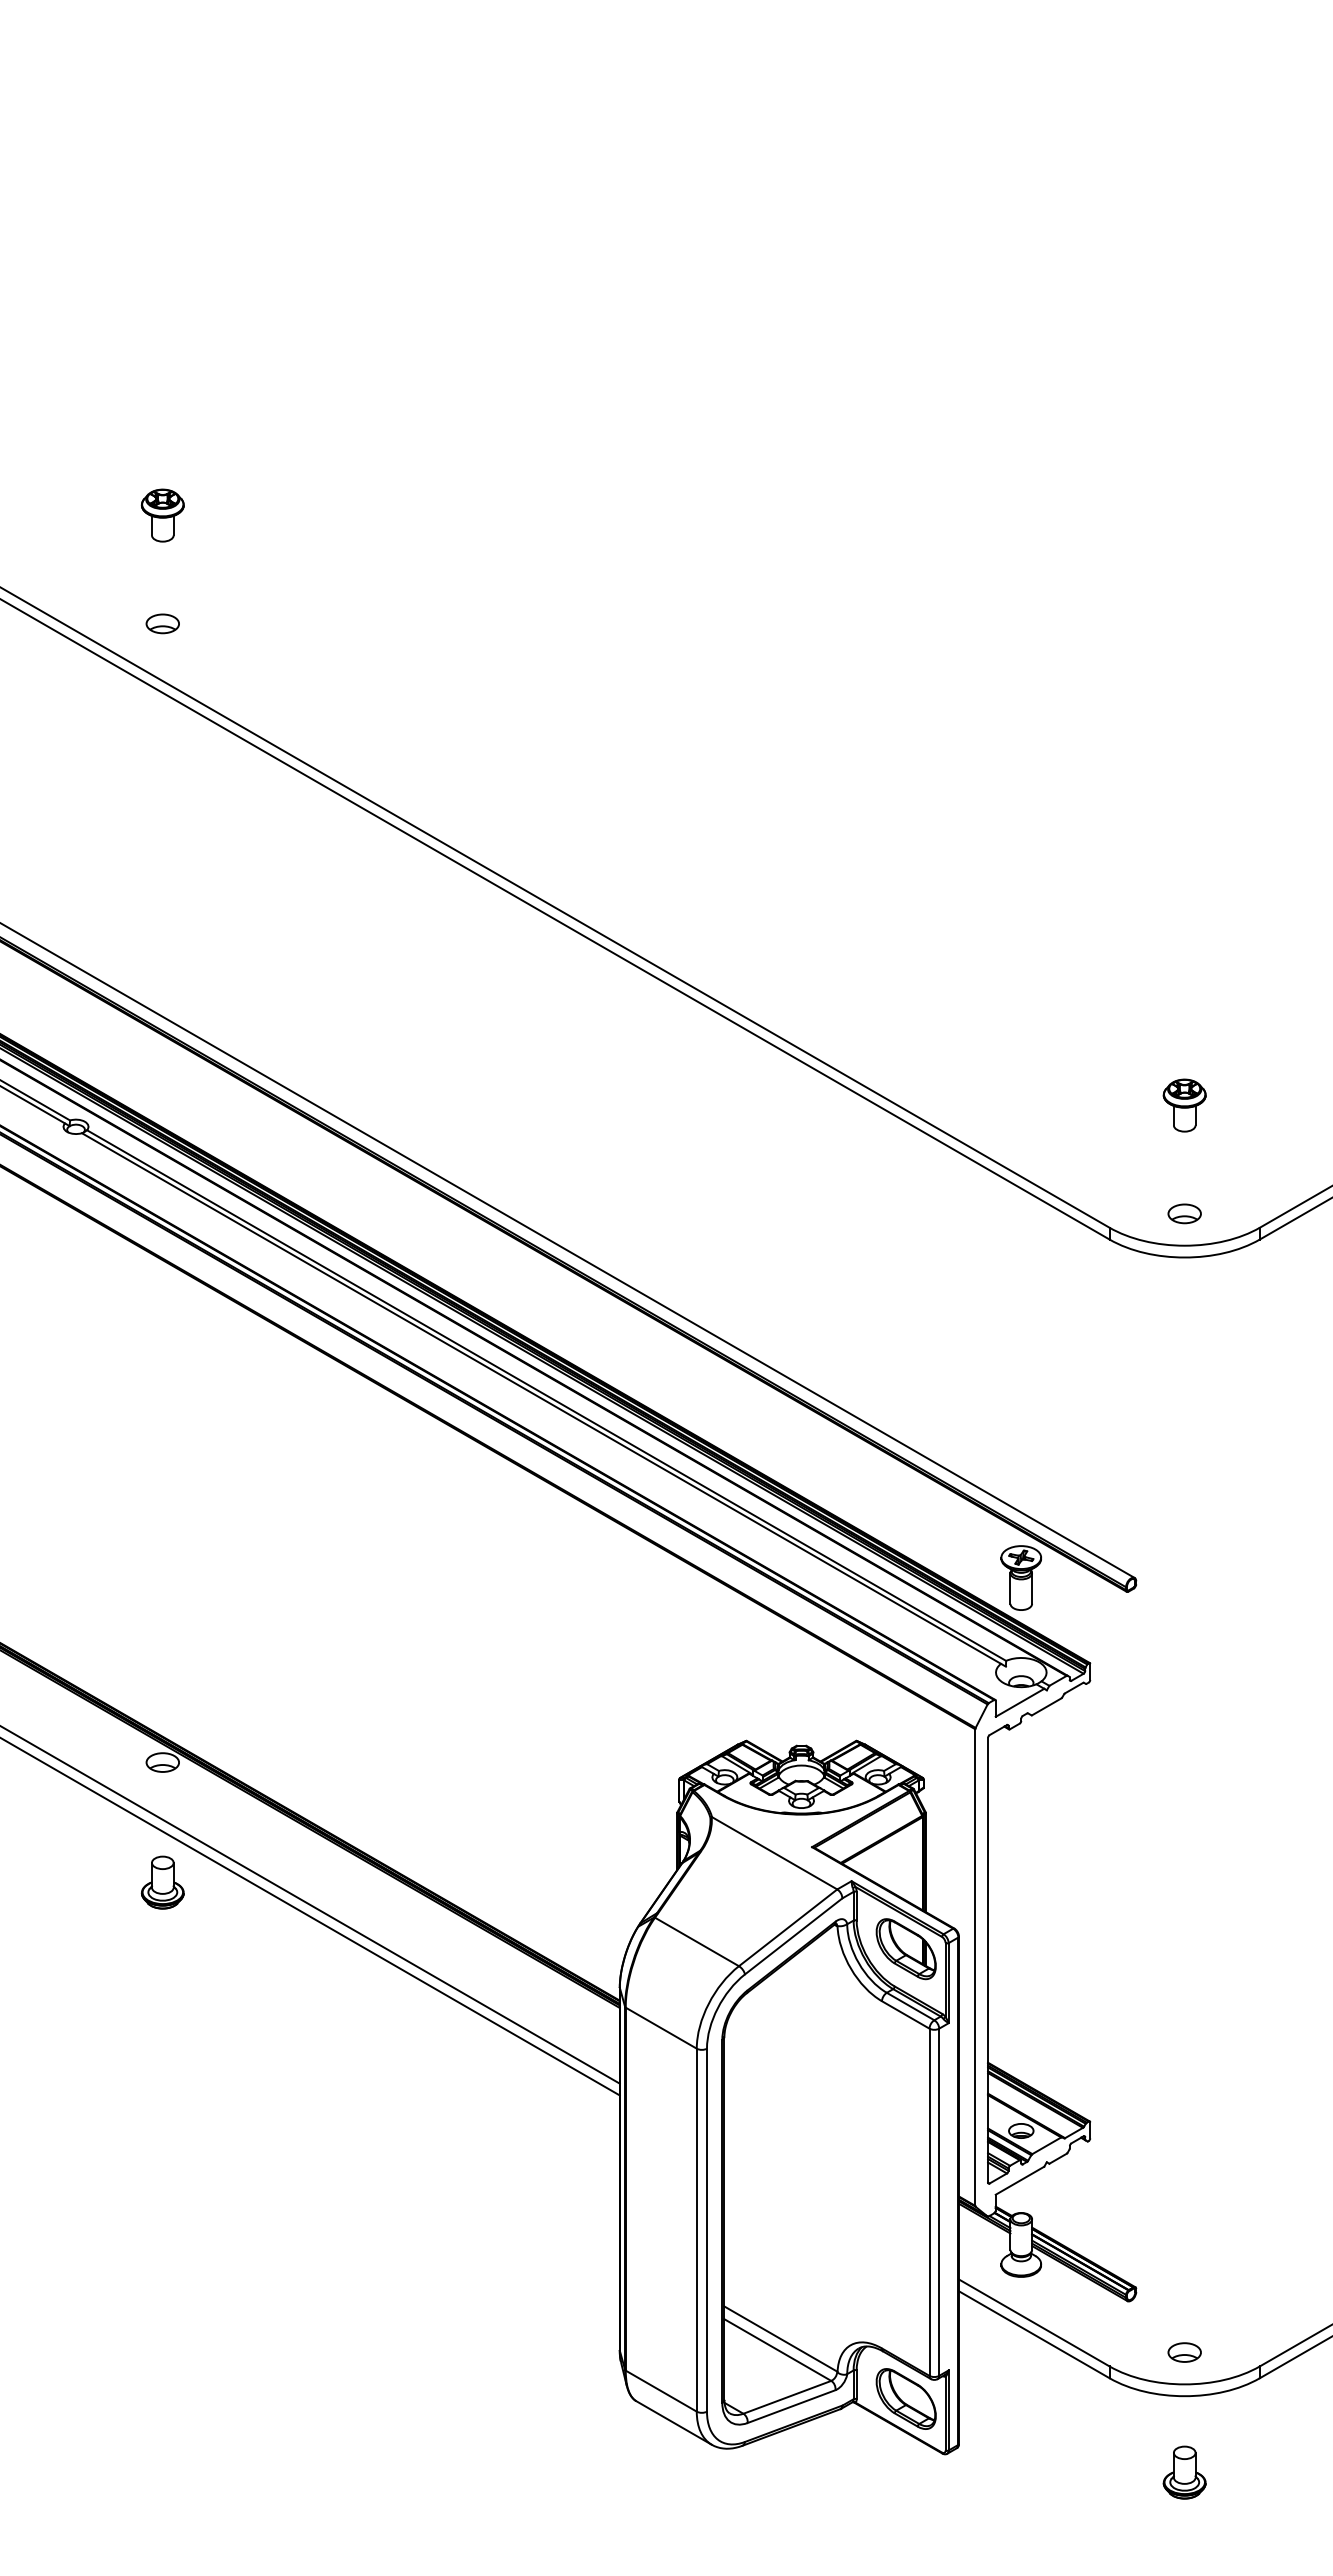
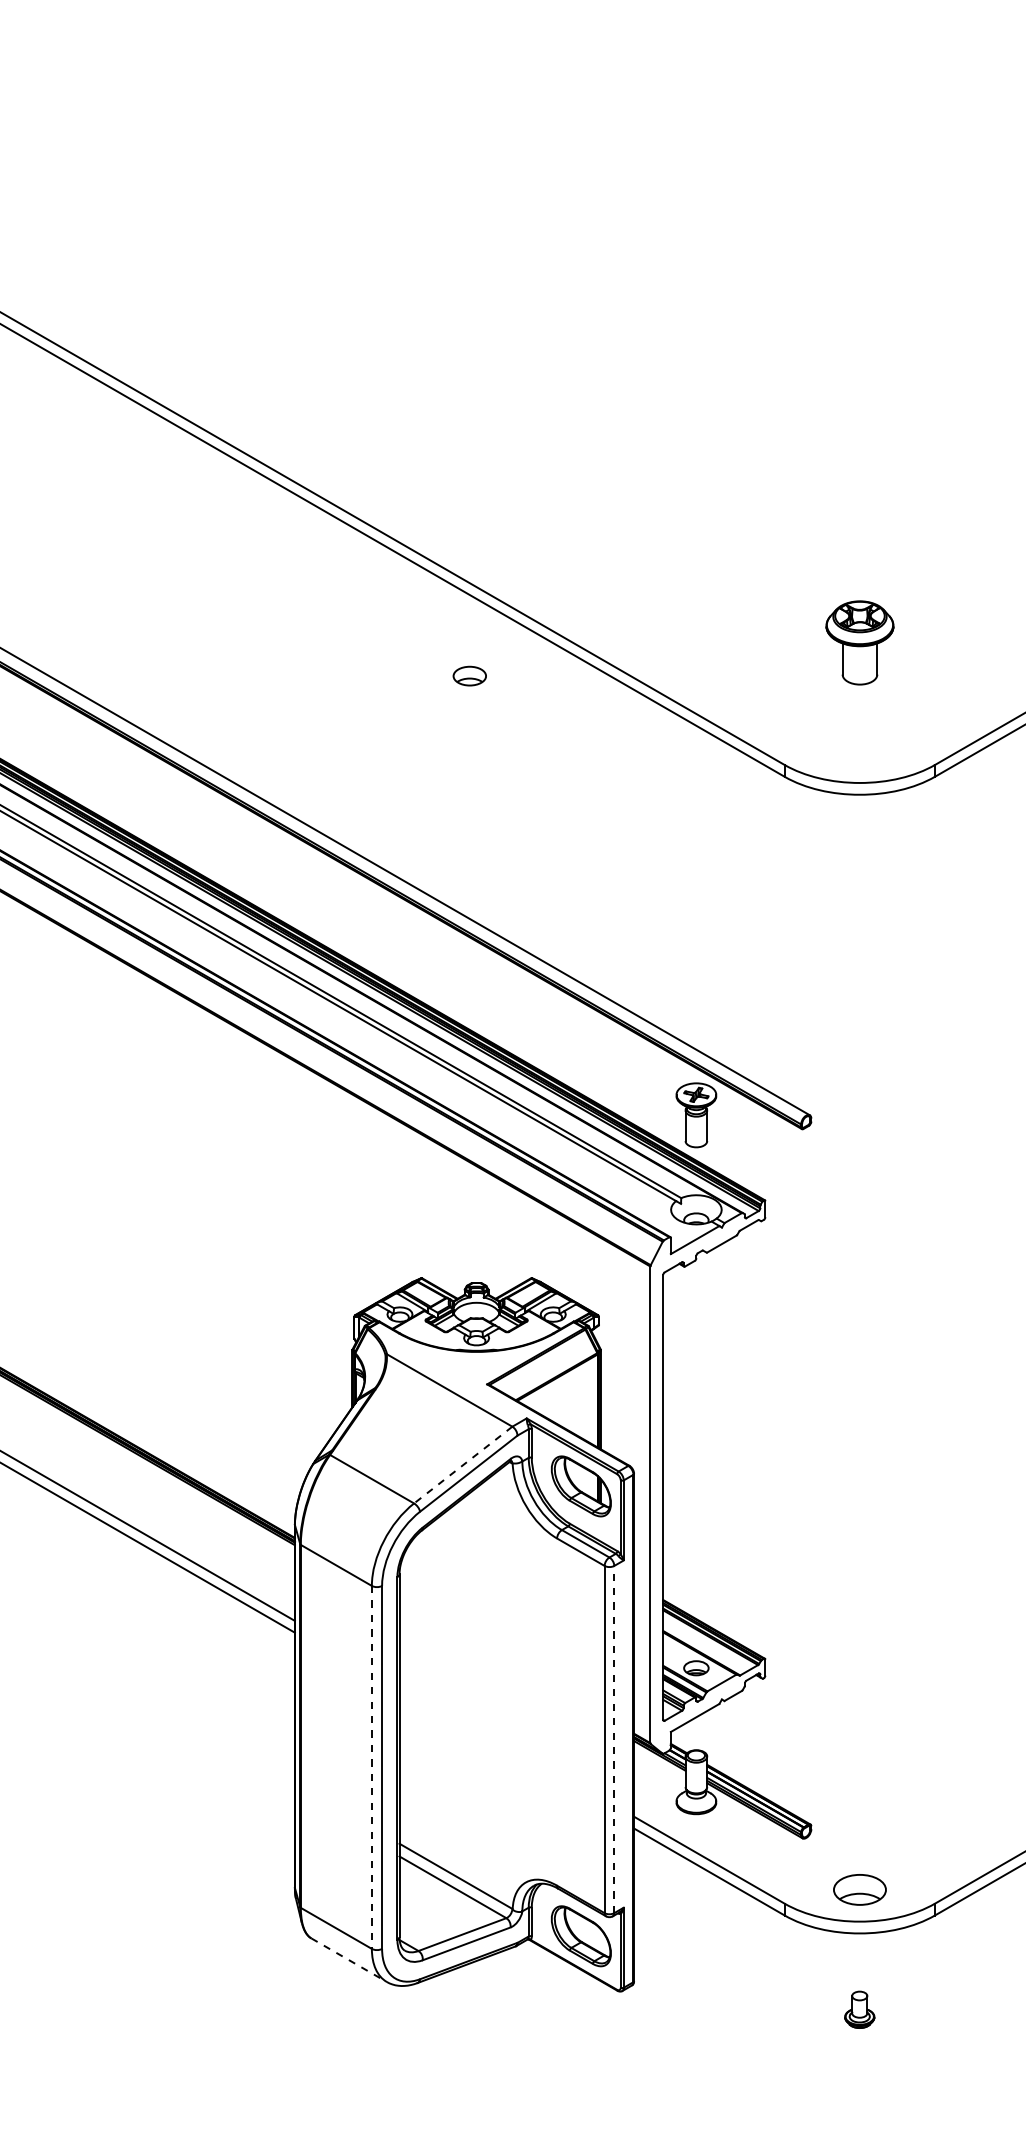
part: (1184, 1105) -> (859, 642), size x1.6
part: (1184, 1213) -> (469, 675), moved
line: (787, 1928) -> (462, 1465), solid -> dashed
line: (939, 2202) -> (614, 1739), solid -> dashed
line: (696, 2230) -> (371, 1767), solid -> dashed
part: (1184, 2352) -> (859, 1889), size x1.6
line: (673, 2422) -> (348, 1959), solid -> dashed
part: (1184, 2472) -> (859, 2009), size x0.7

